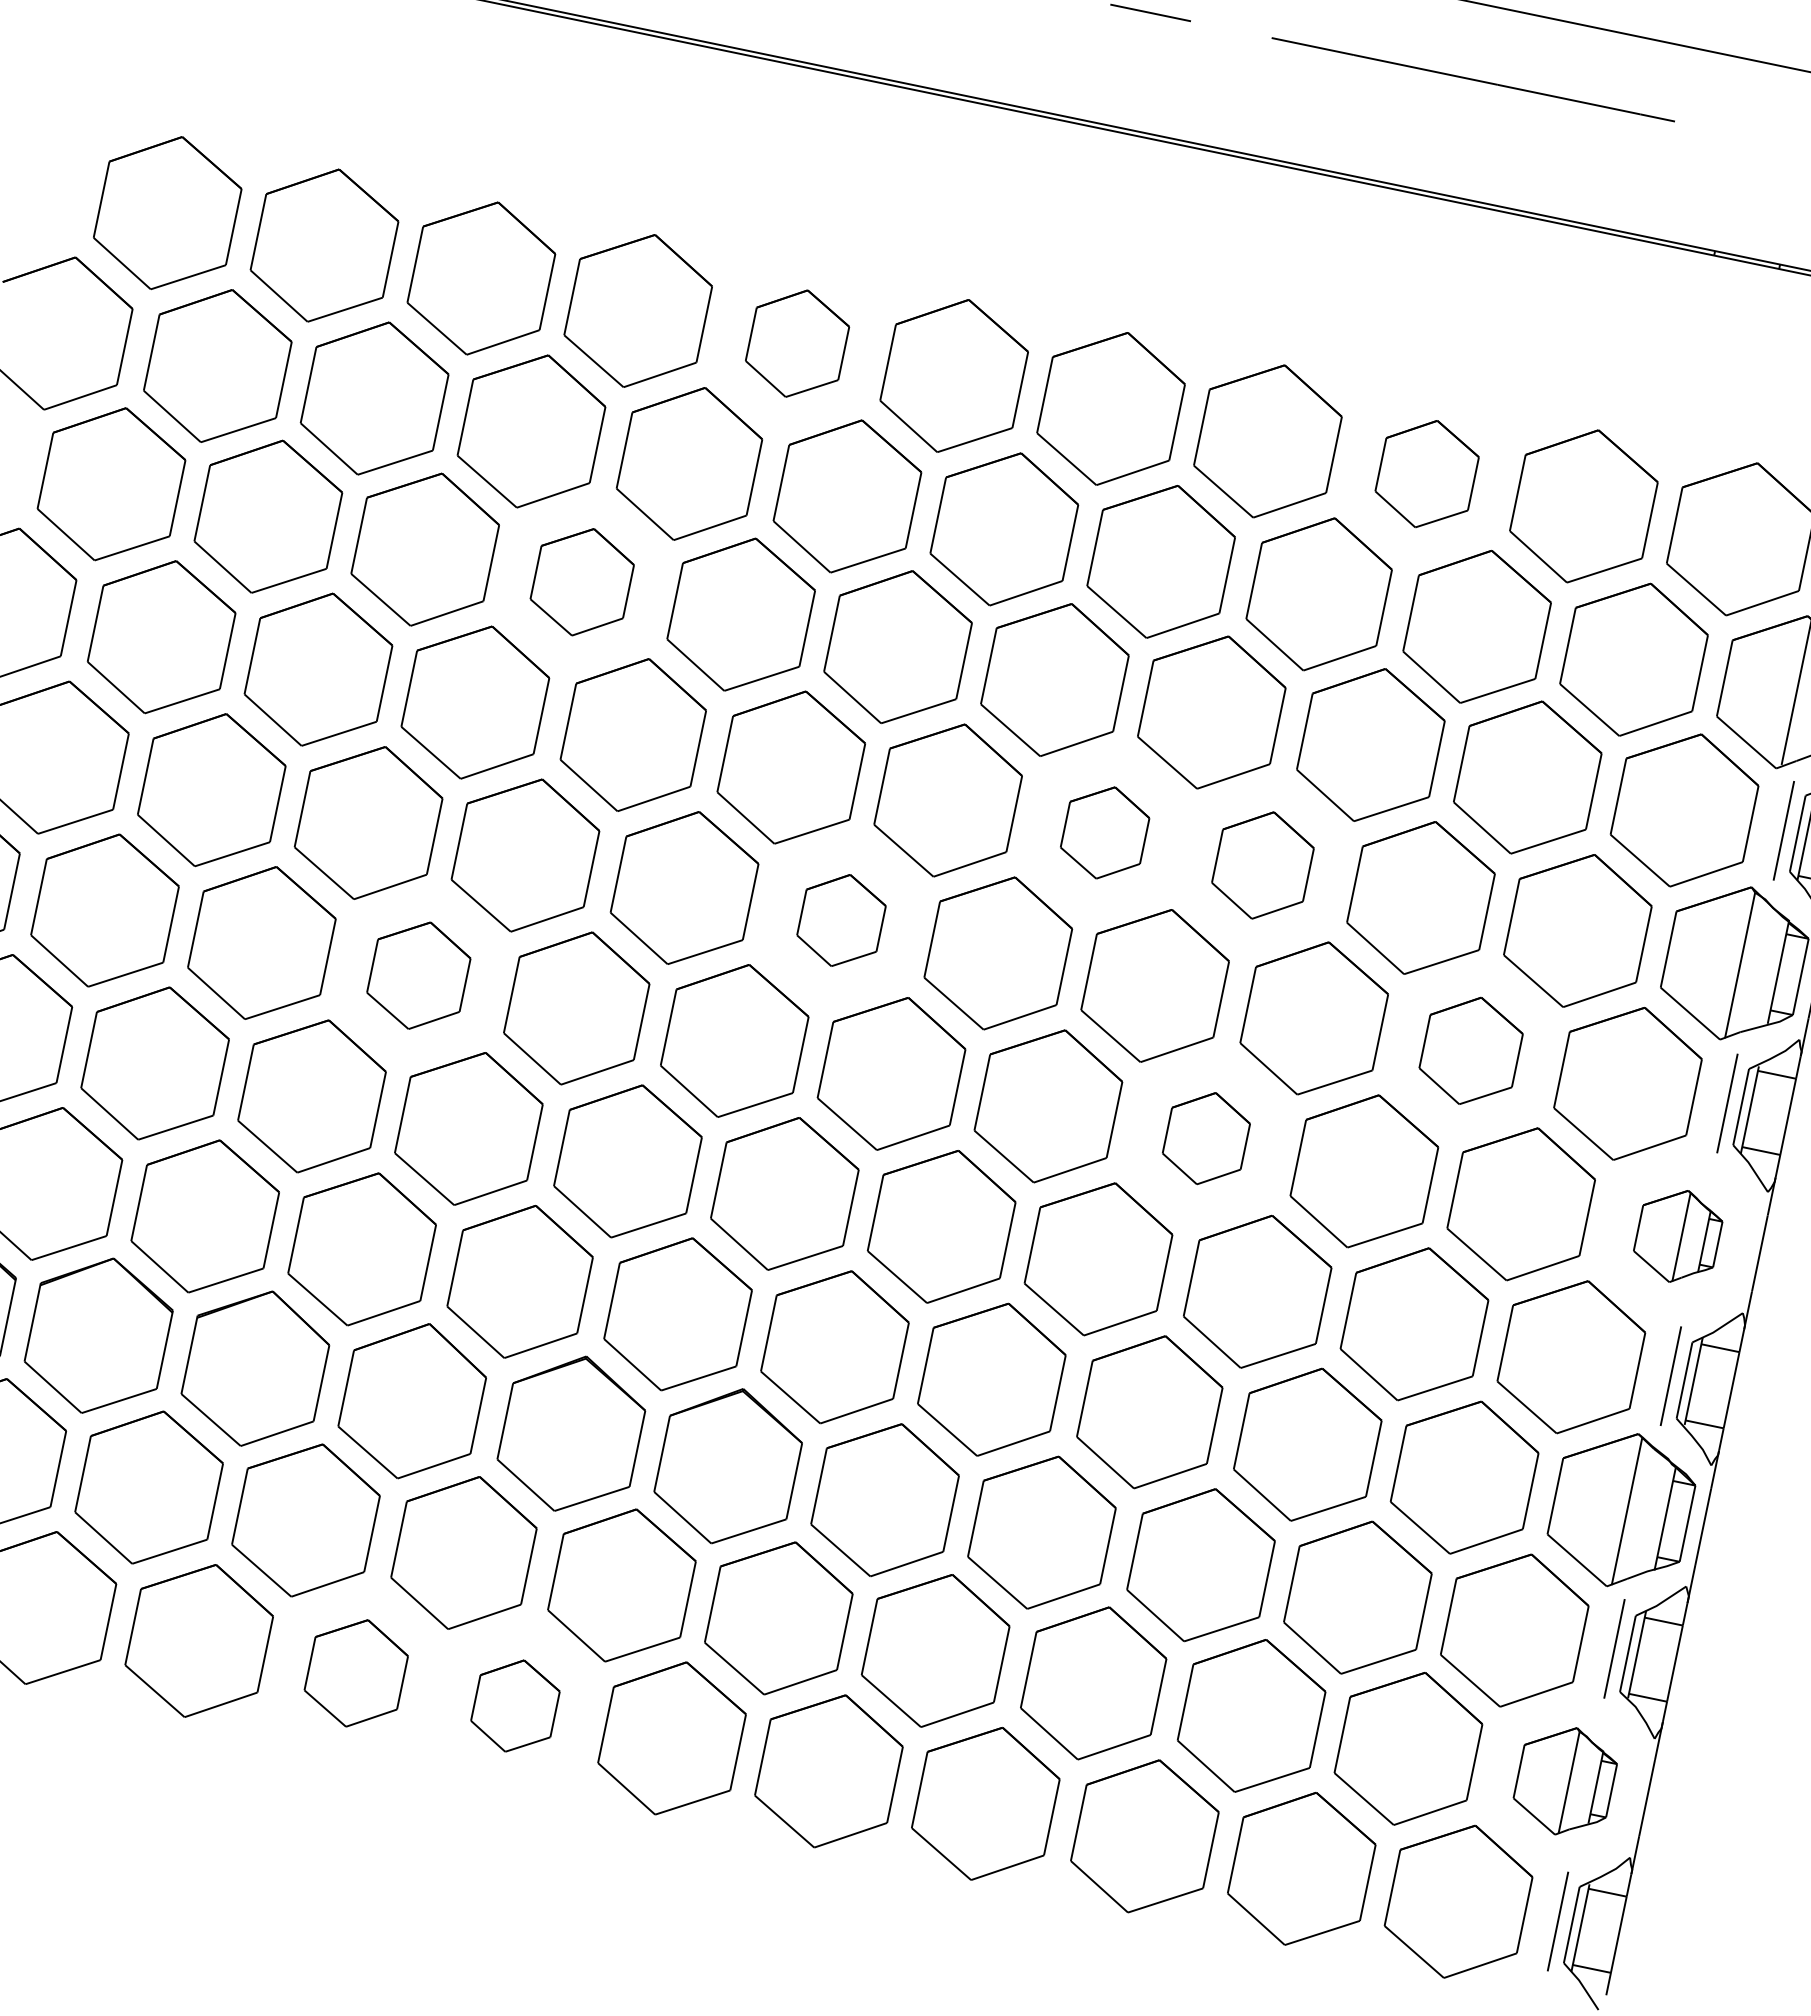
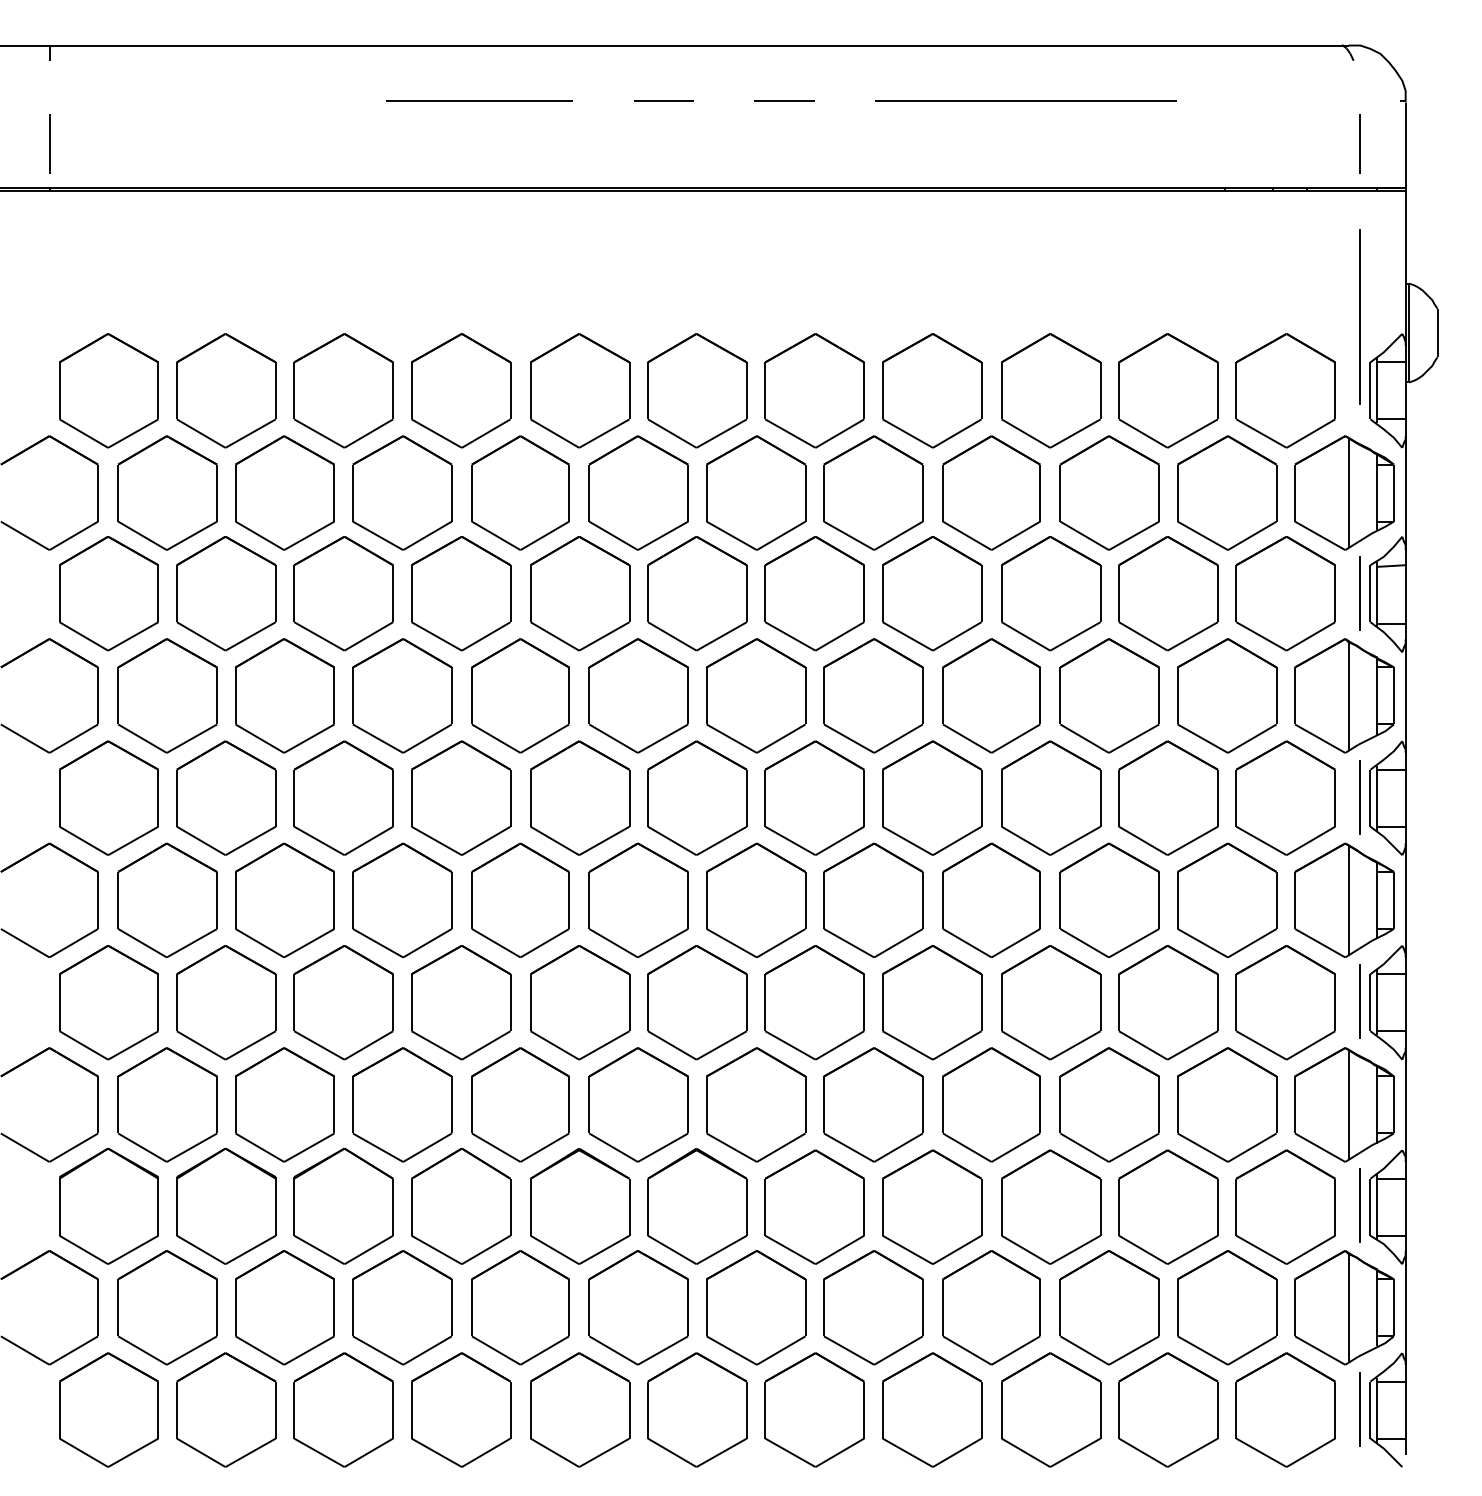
part: (798, 343) -> (580, 390), size x1.43
part: (1427, 473) -> (1051, 390), size x1.43
part: (582, 581) -> (461, 593), size x1.43
part: (1105, 832) -> (873, 695), size x1.67
part: (1263, 864) -> (991, 695), size x1.43
part: (841, 919) -> (697, 797), size x1.67
part: (419, 974) -> (402, 899), size x1.43
part: (1471, 1050) -> (1168, 797), size x1.43
part: (1206, 1137) -> (991, 899), size x1.67
part: (1678, 1235) -> (1344, 899), size x1.67
part: (356, 1672) -> (461, 1409), size x1.43
part: (515, 1705) -> (580, 1409), size x1.67
part: (1565, 1780) -> (1344, 1307), size x1.43

